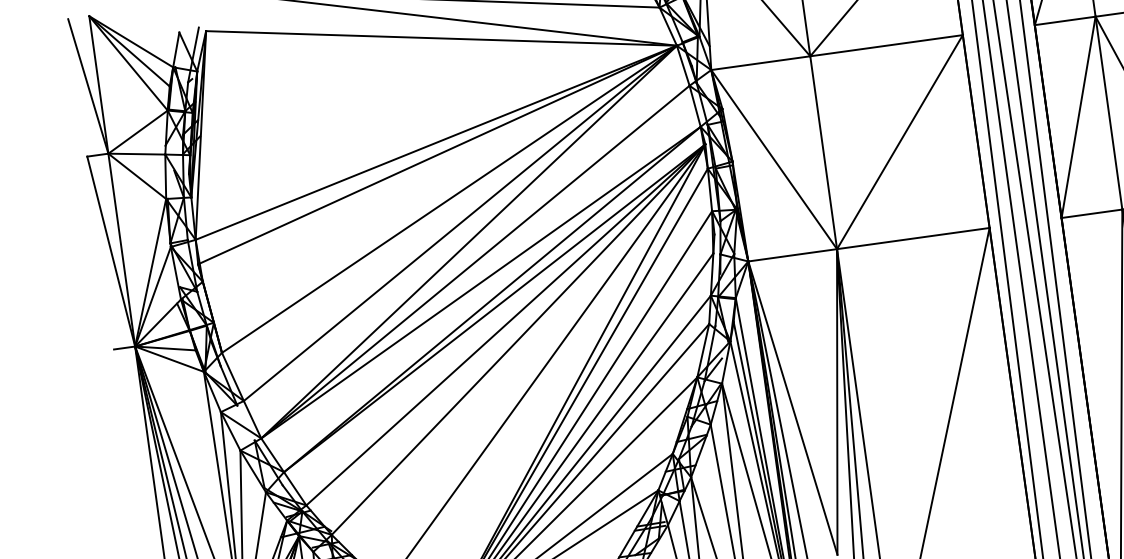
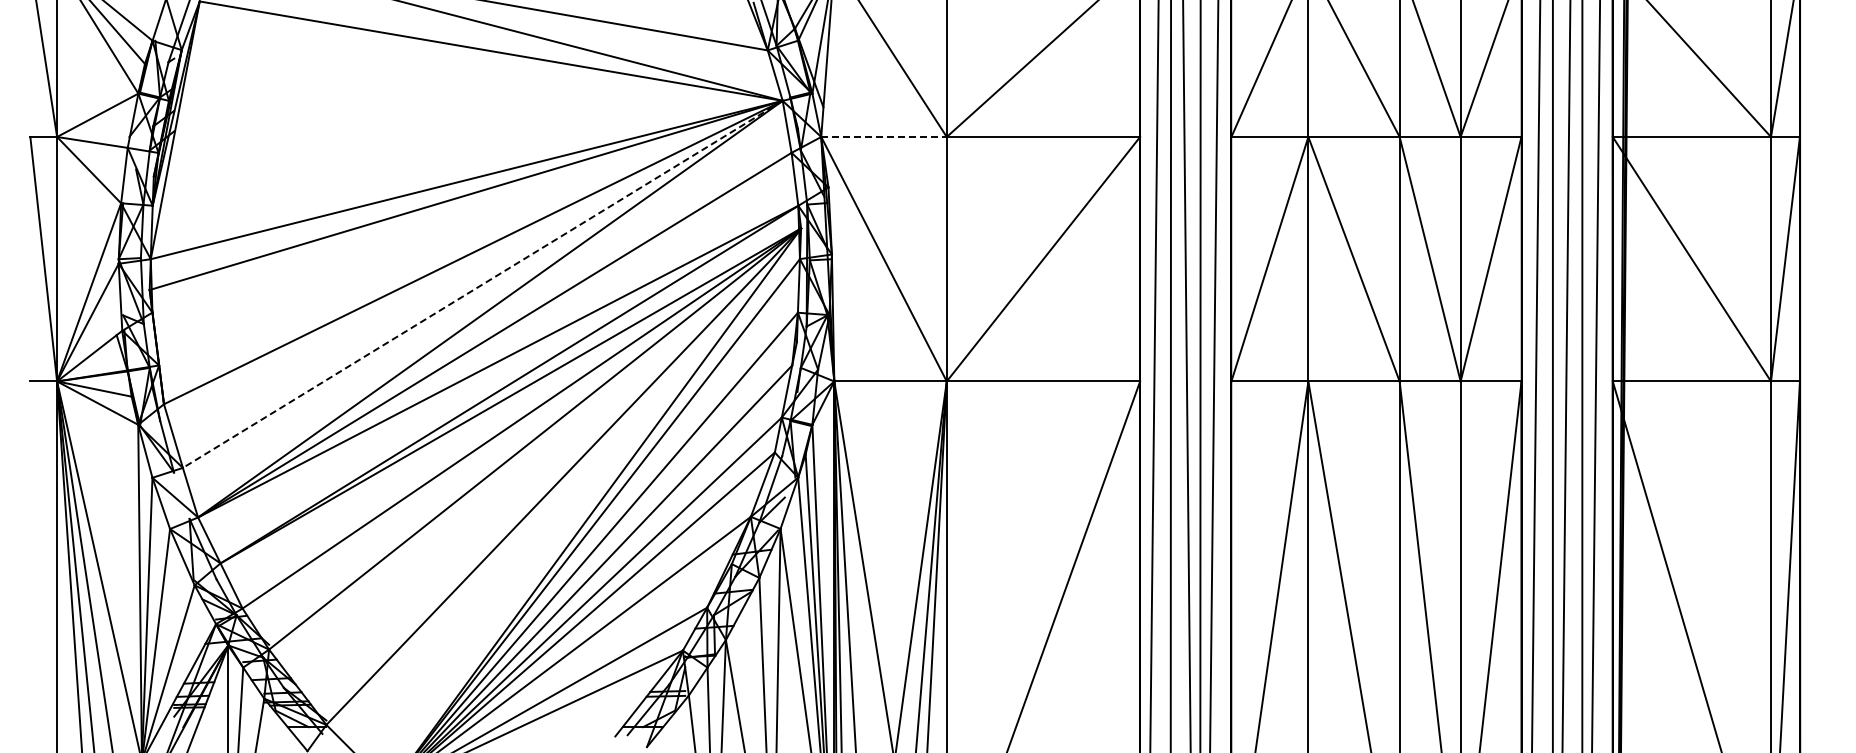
line: (761, 63) -> (884, 137), solid -> dashed
line: (460, 223) -> (482, 284), solid -> dashed

